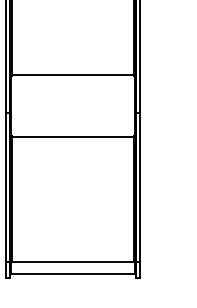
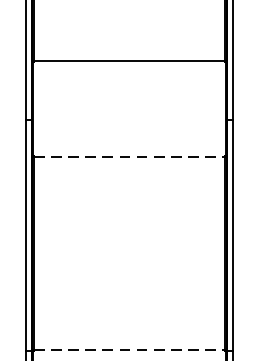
line: (73, 136) -> (130, 156), solid -> dashed
line: (73, 261) -> (130, 350), solid -> dashed

